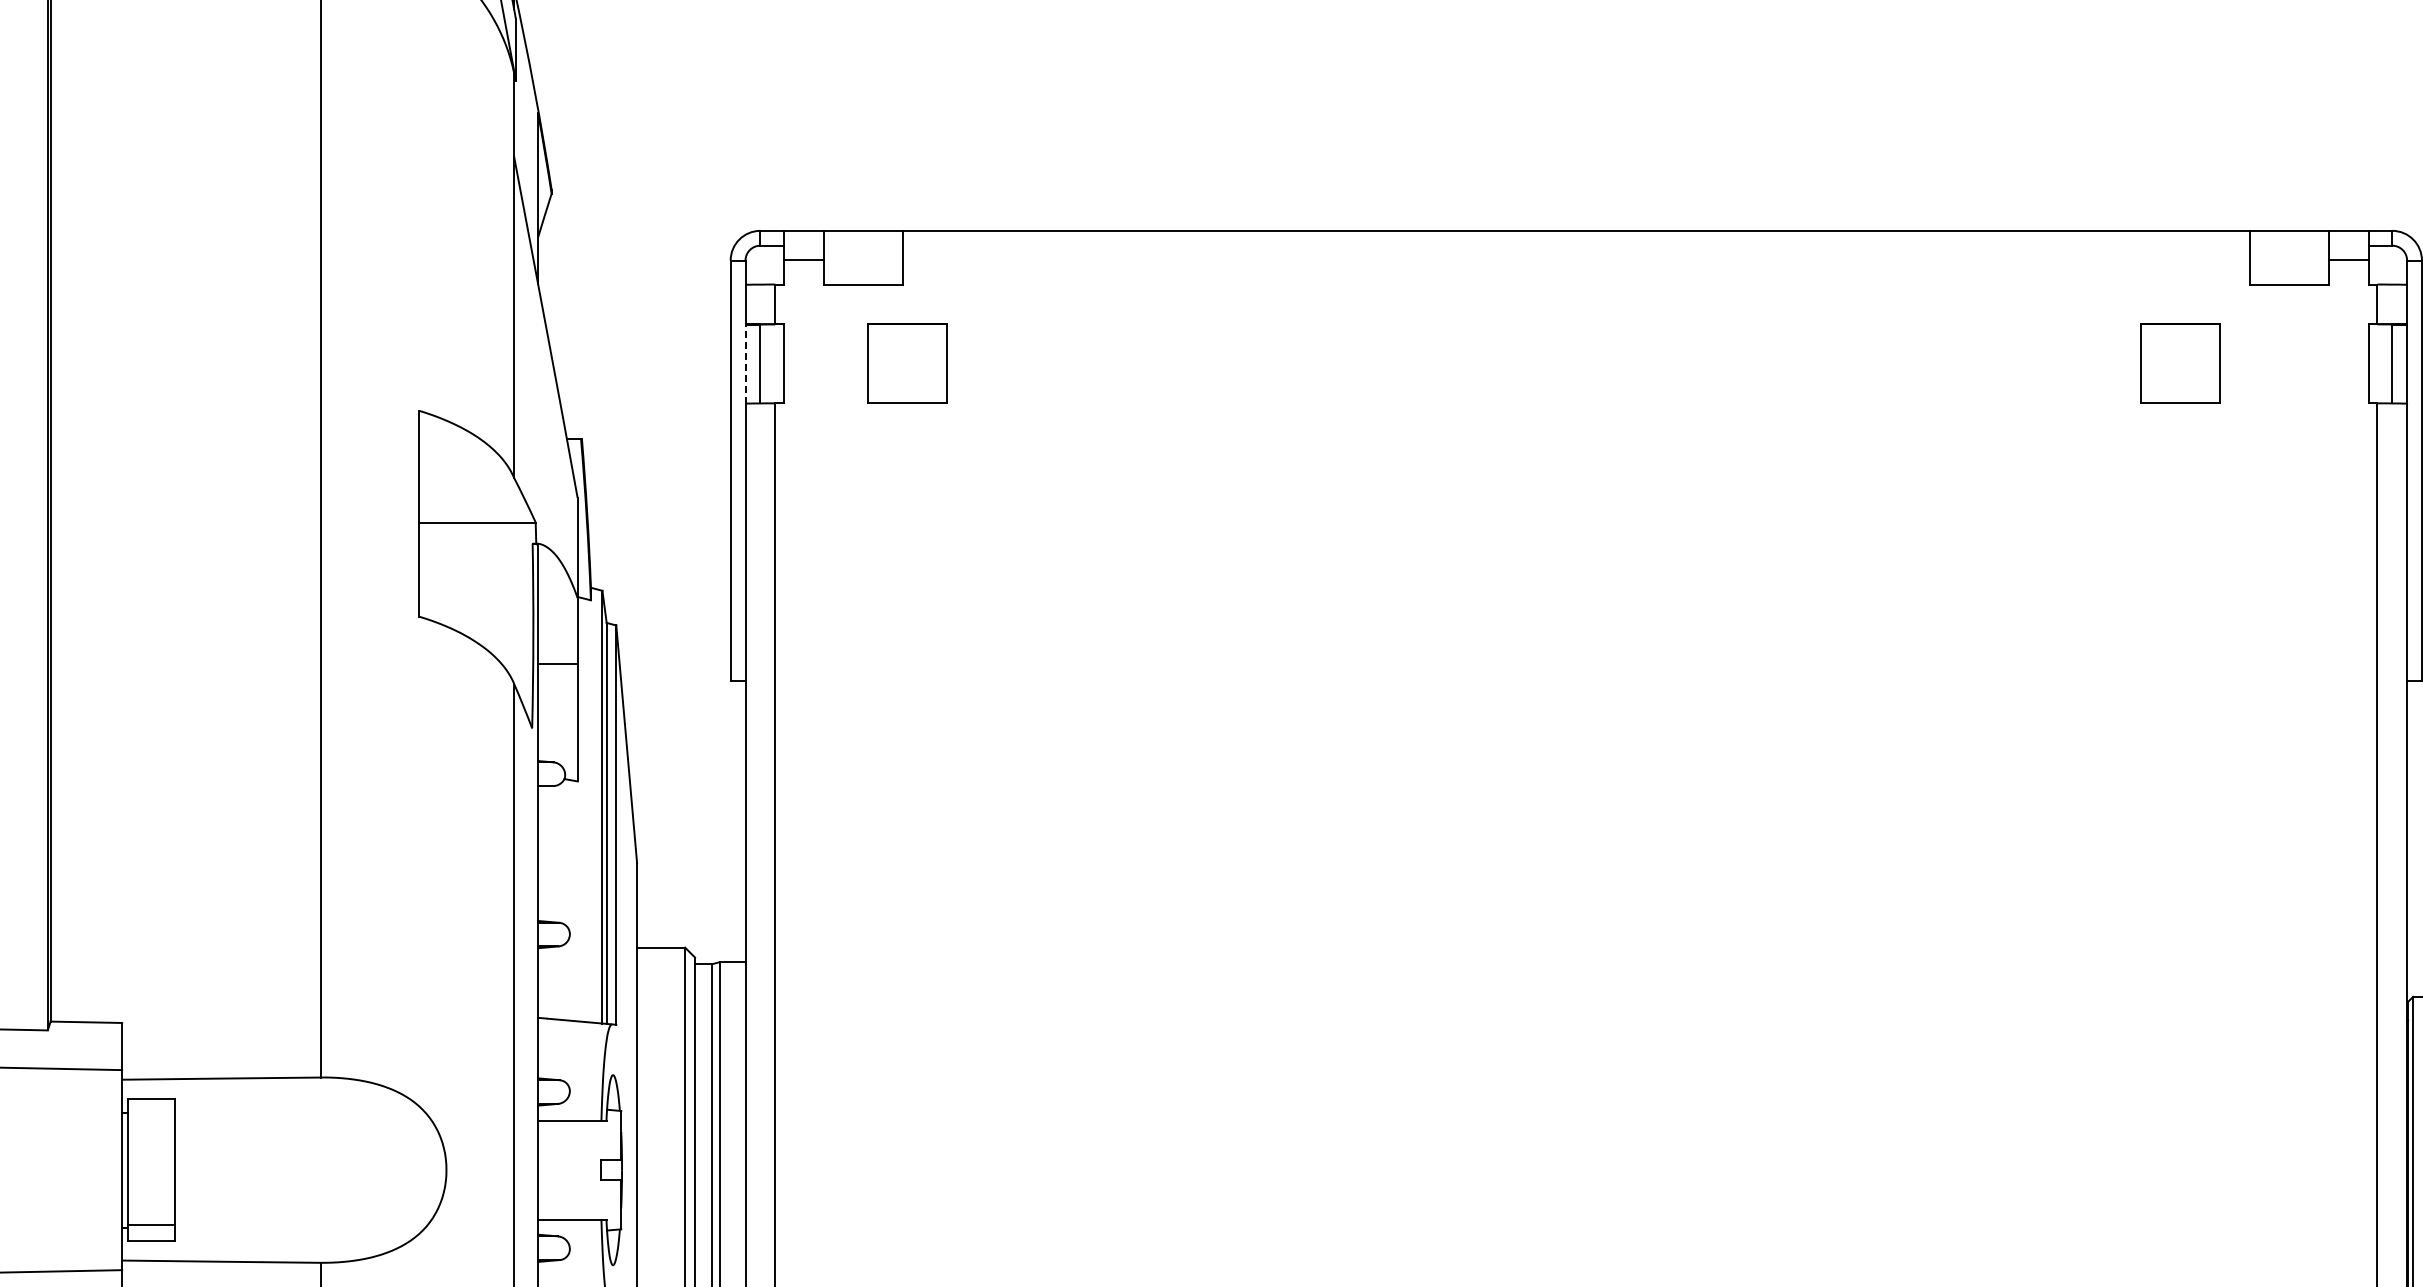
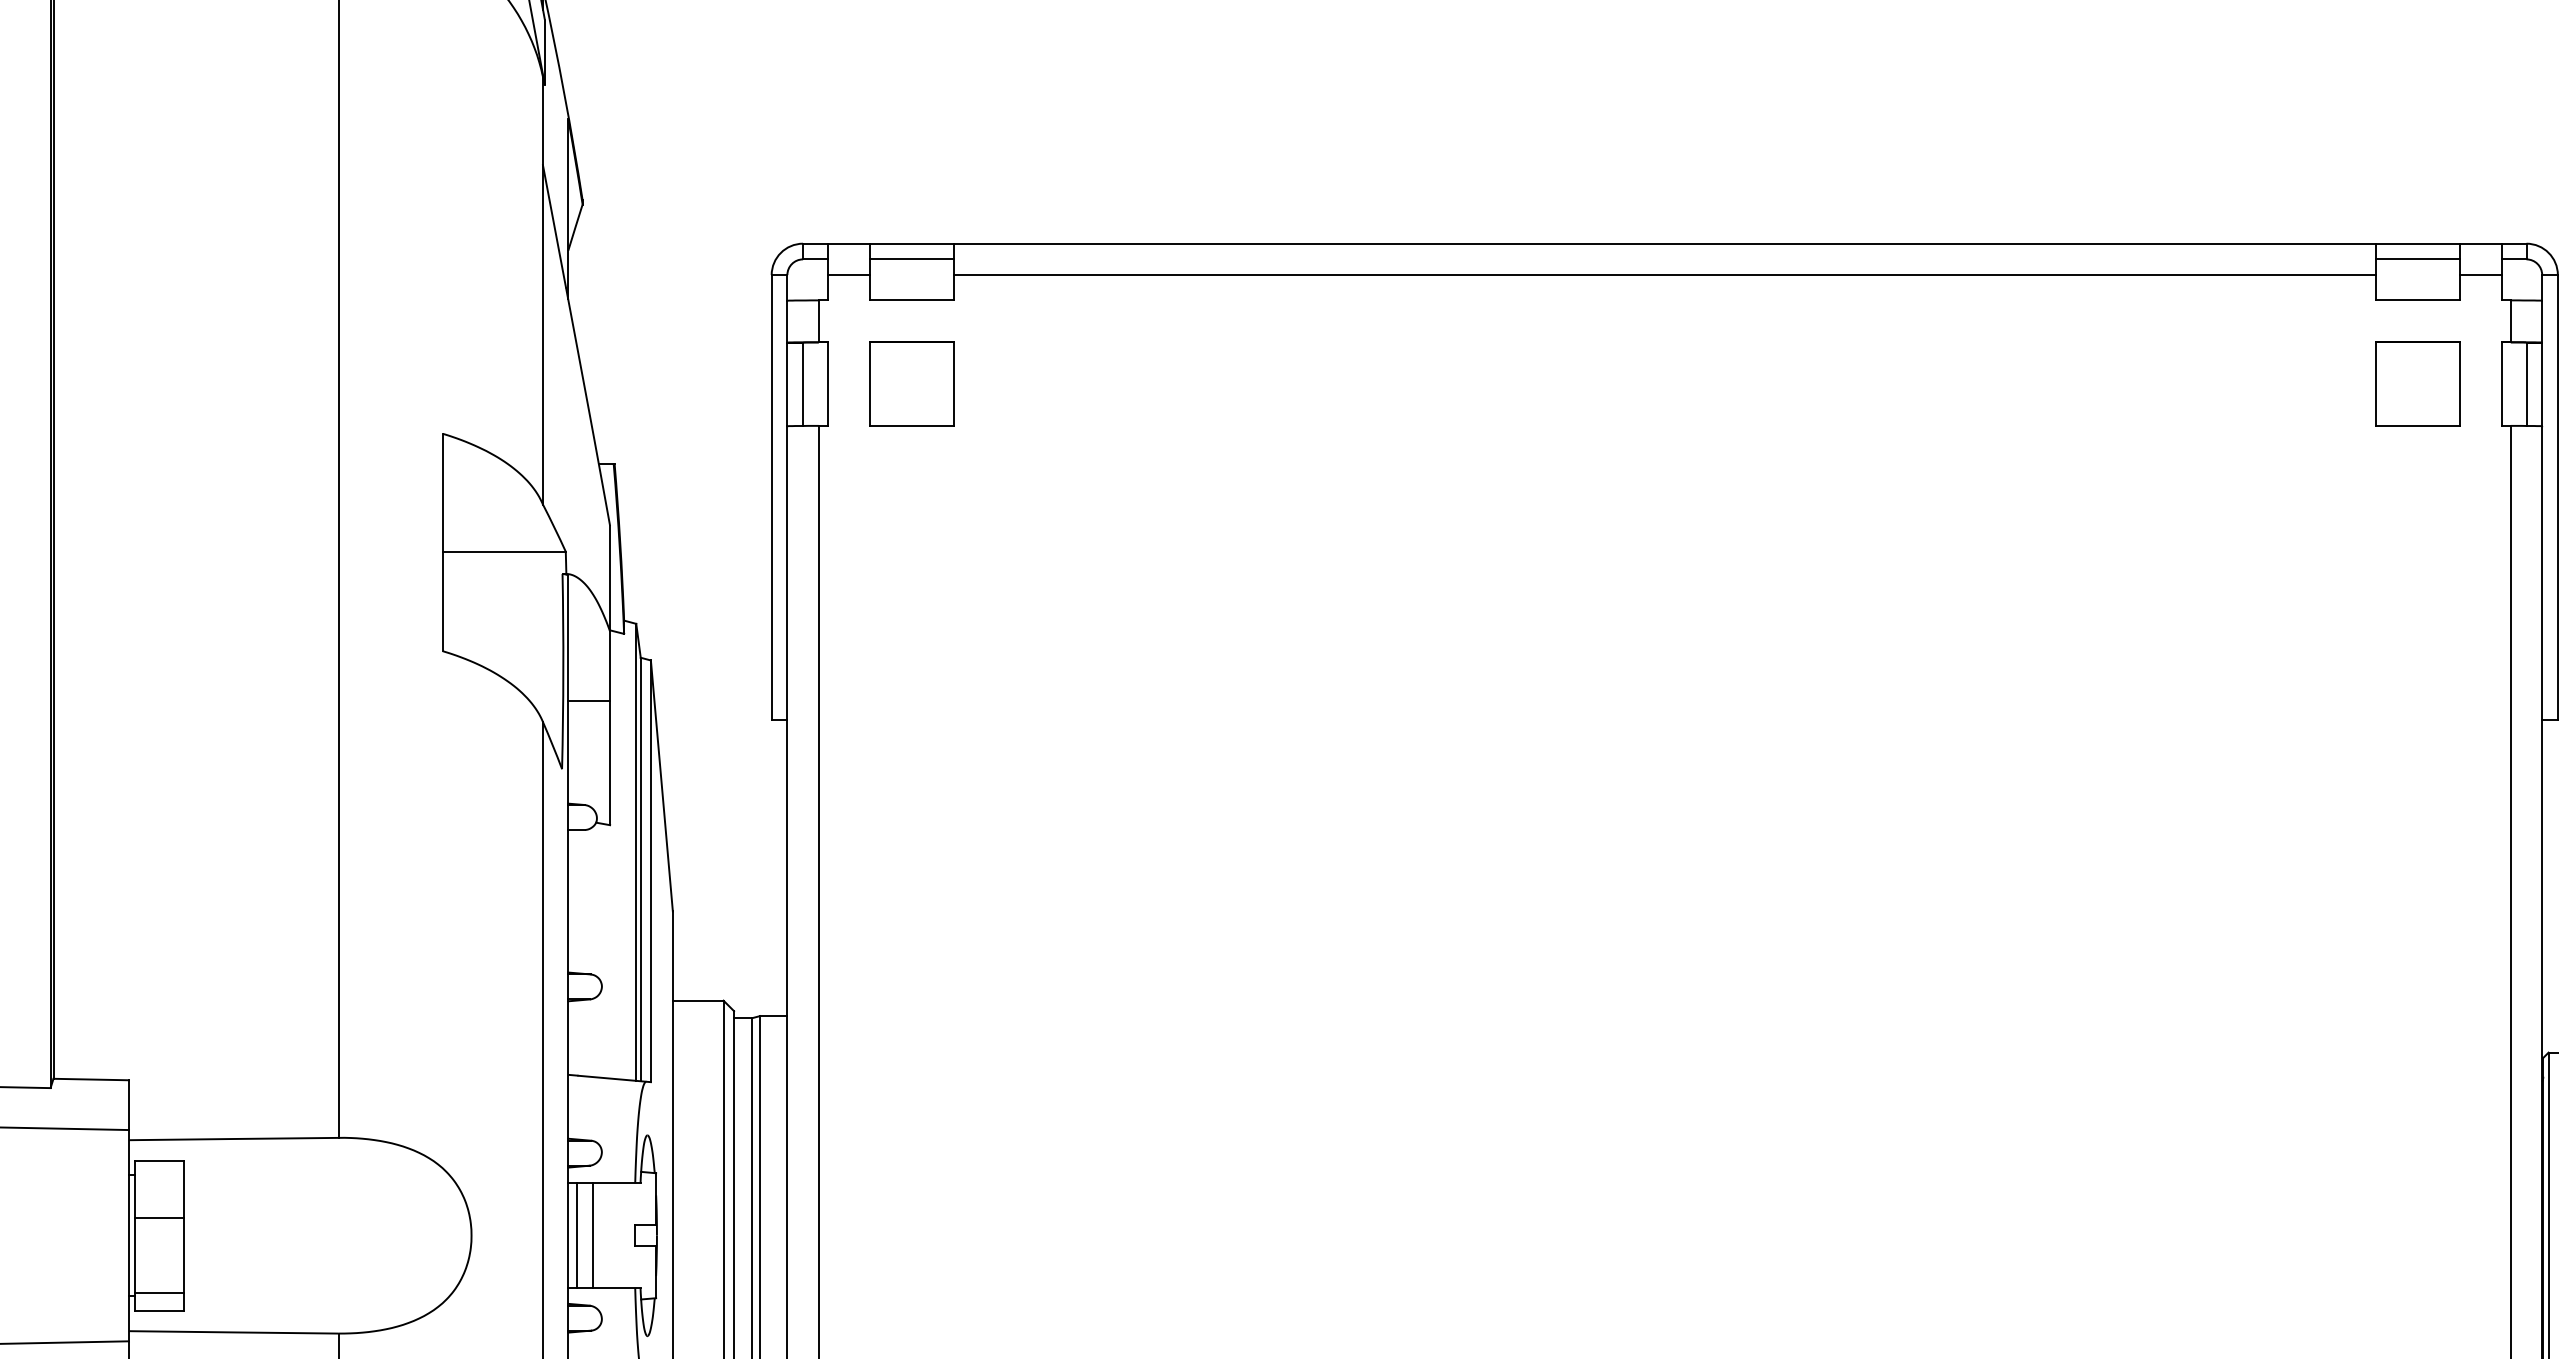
line: (862, 245) -> (910, 259), added
line: (2288, 245) -> (2416, 259), added
line: (1575, 260) -> (1663, 275), added
line: (745, 363) -> (787, 383), dashed -> solid
part: (907, 363) -> (911, 383), moved
part: (2180, 363) -> (2417, 383), moved
line: (151, 1153) -> (160, 1218), added
line: (545, 1169) -> (576, 1235), added
line: (561, 1169) -> (593, 1235), added

